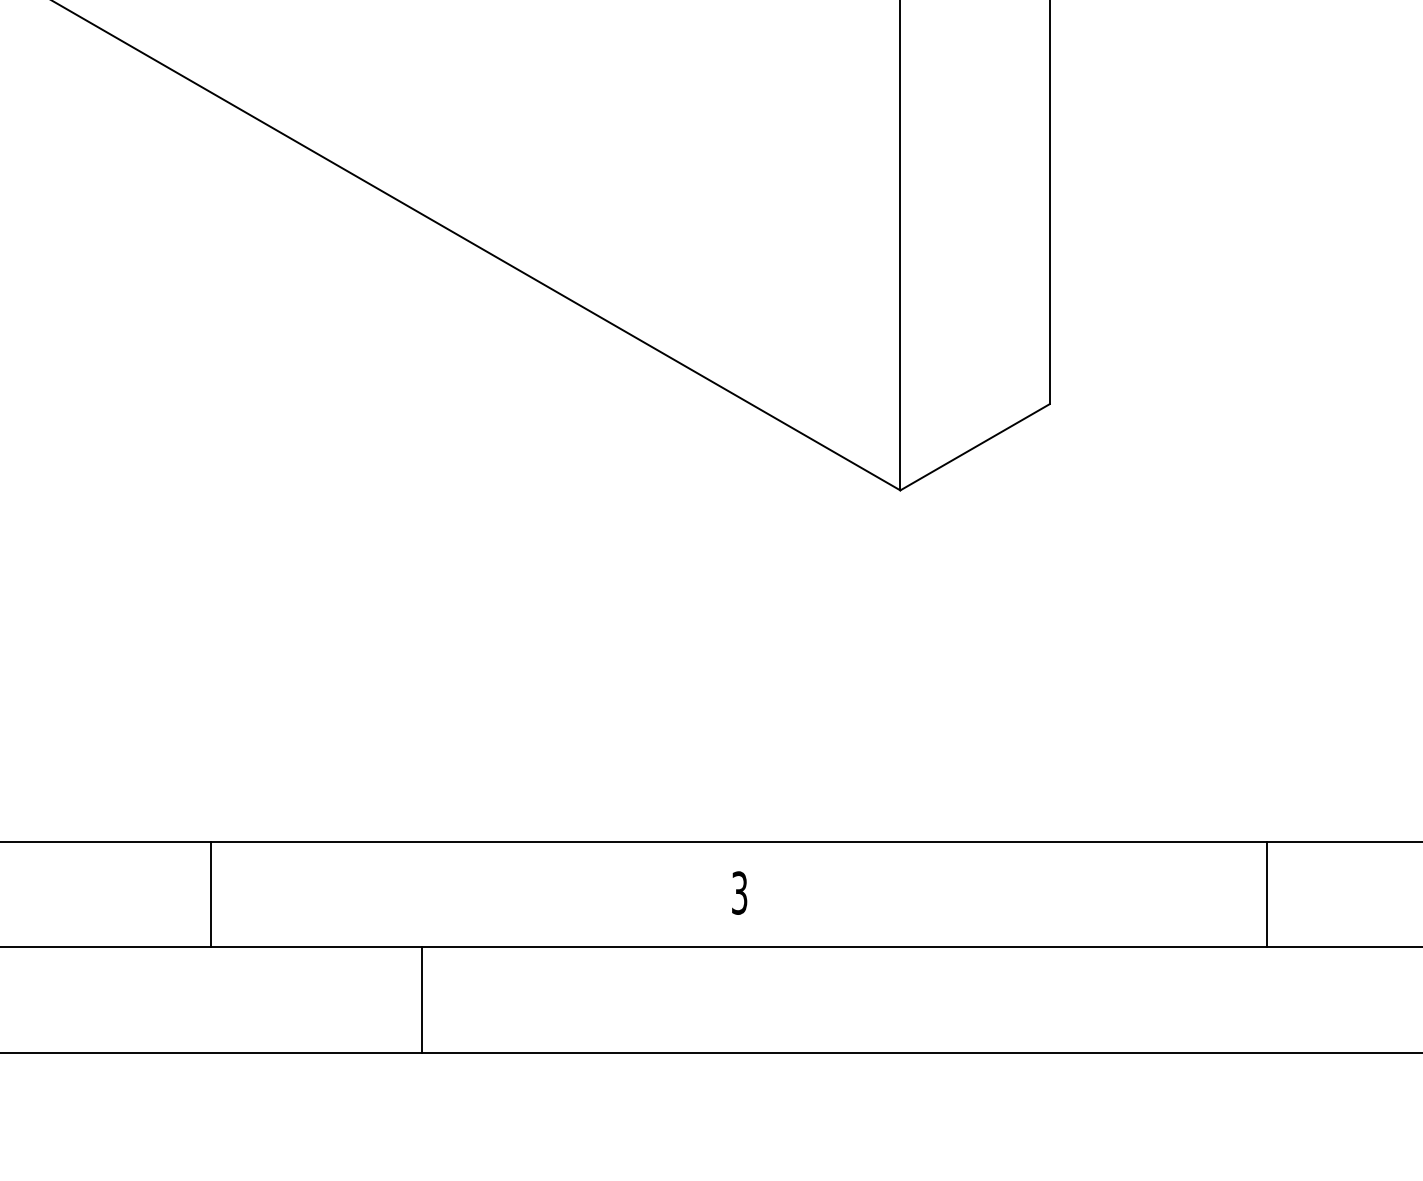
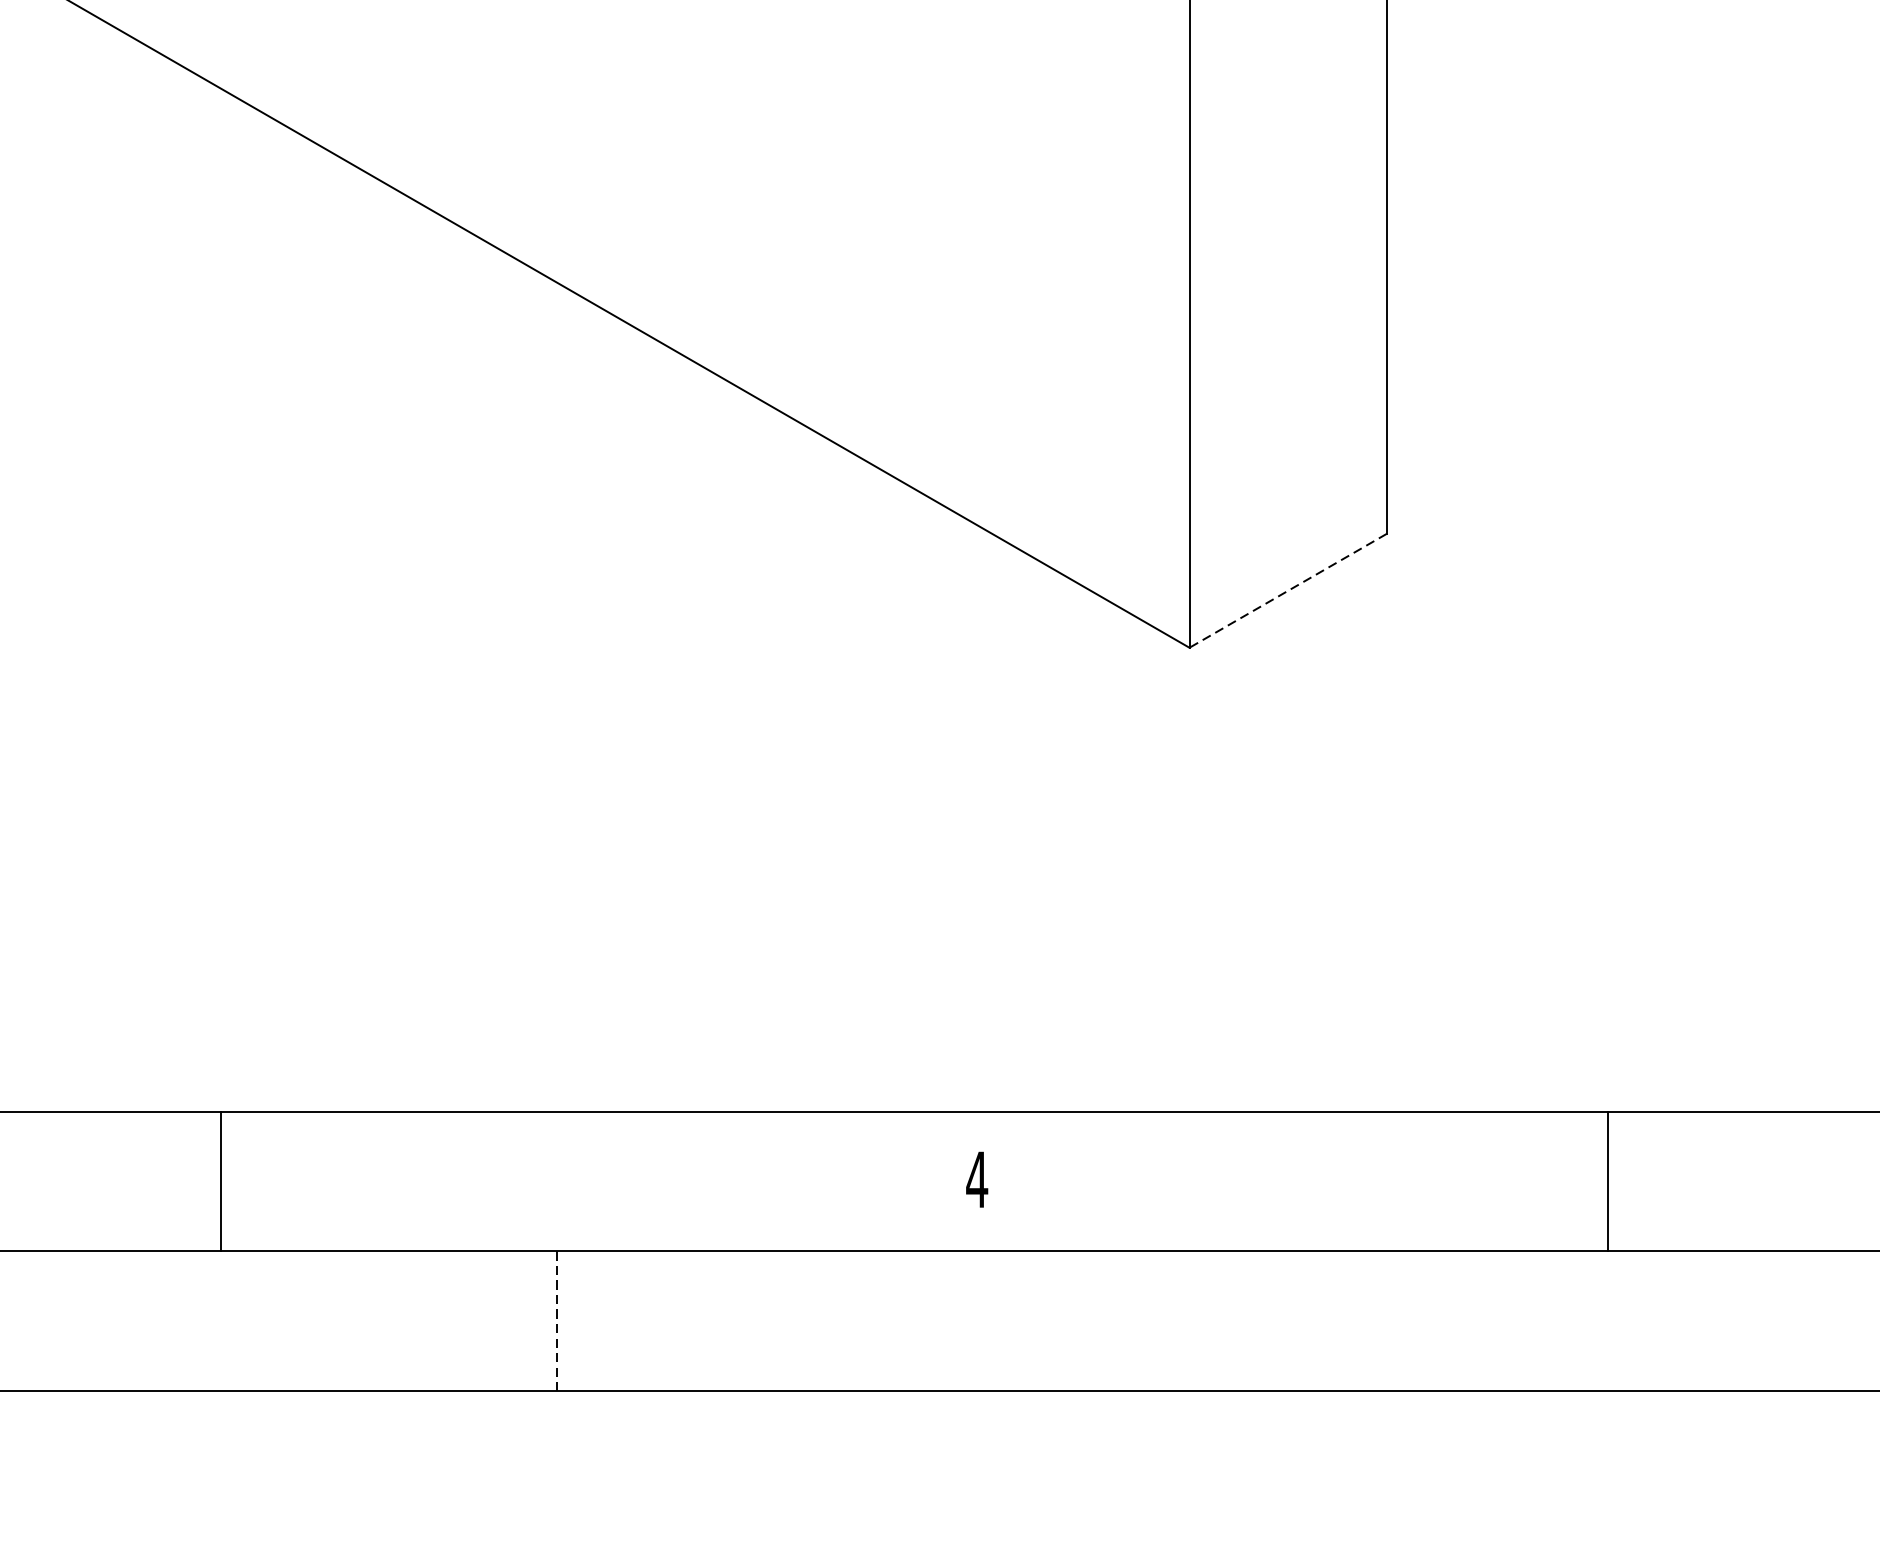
line: (974, 447) -> (1287, 591), solid -> dashed
text: (739, 892) -> (976, 1178), 3 -> 4
line: (210, 894) -> (221, 1181), moved
line: (1267, 894) -> (1608, 1181), moved
line: (421, 1000) -> (556, 1321), solid -> dashed

